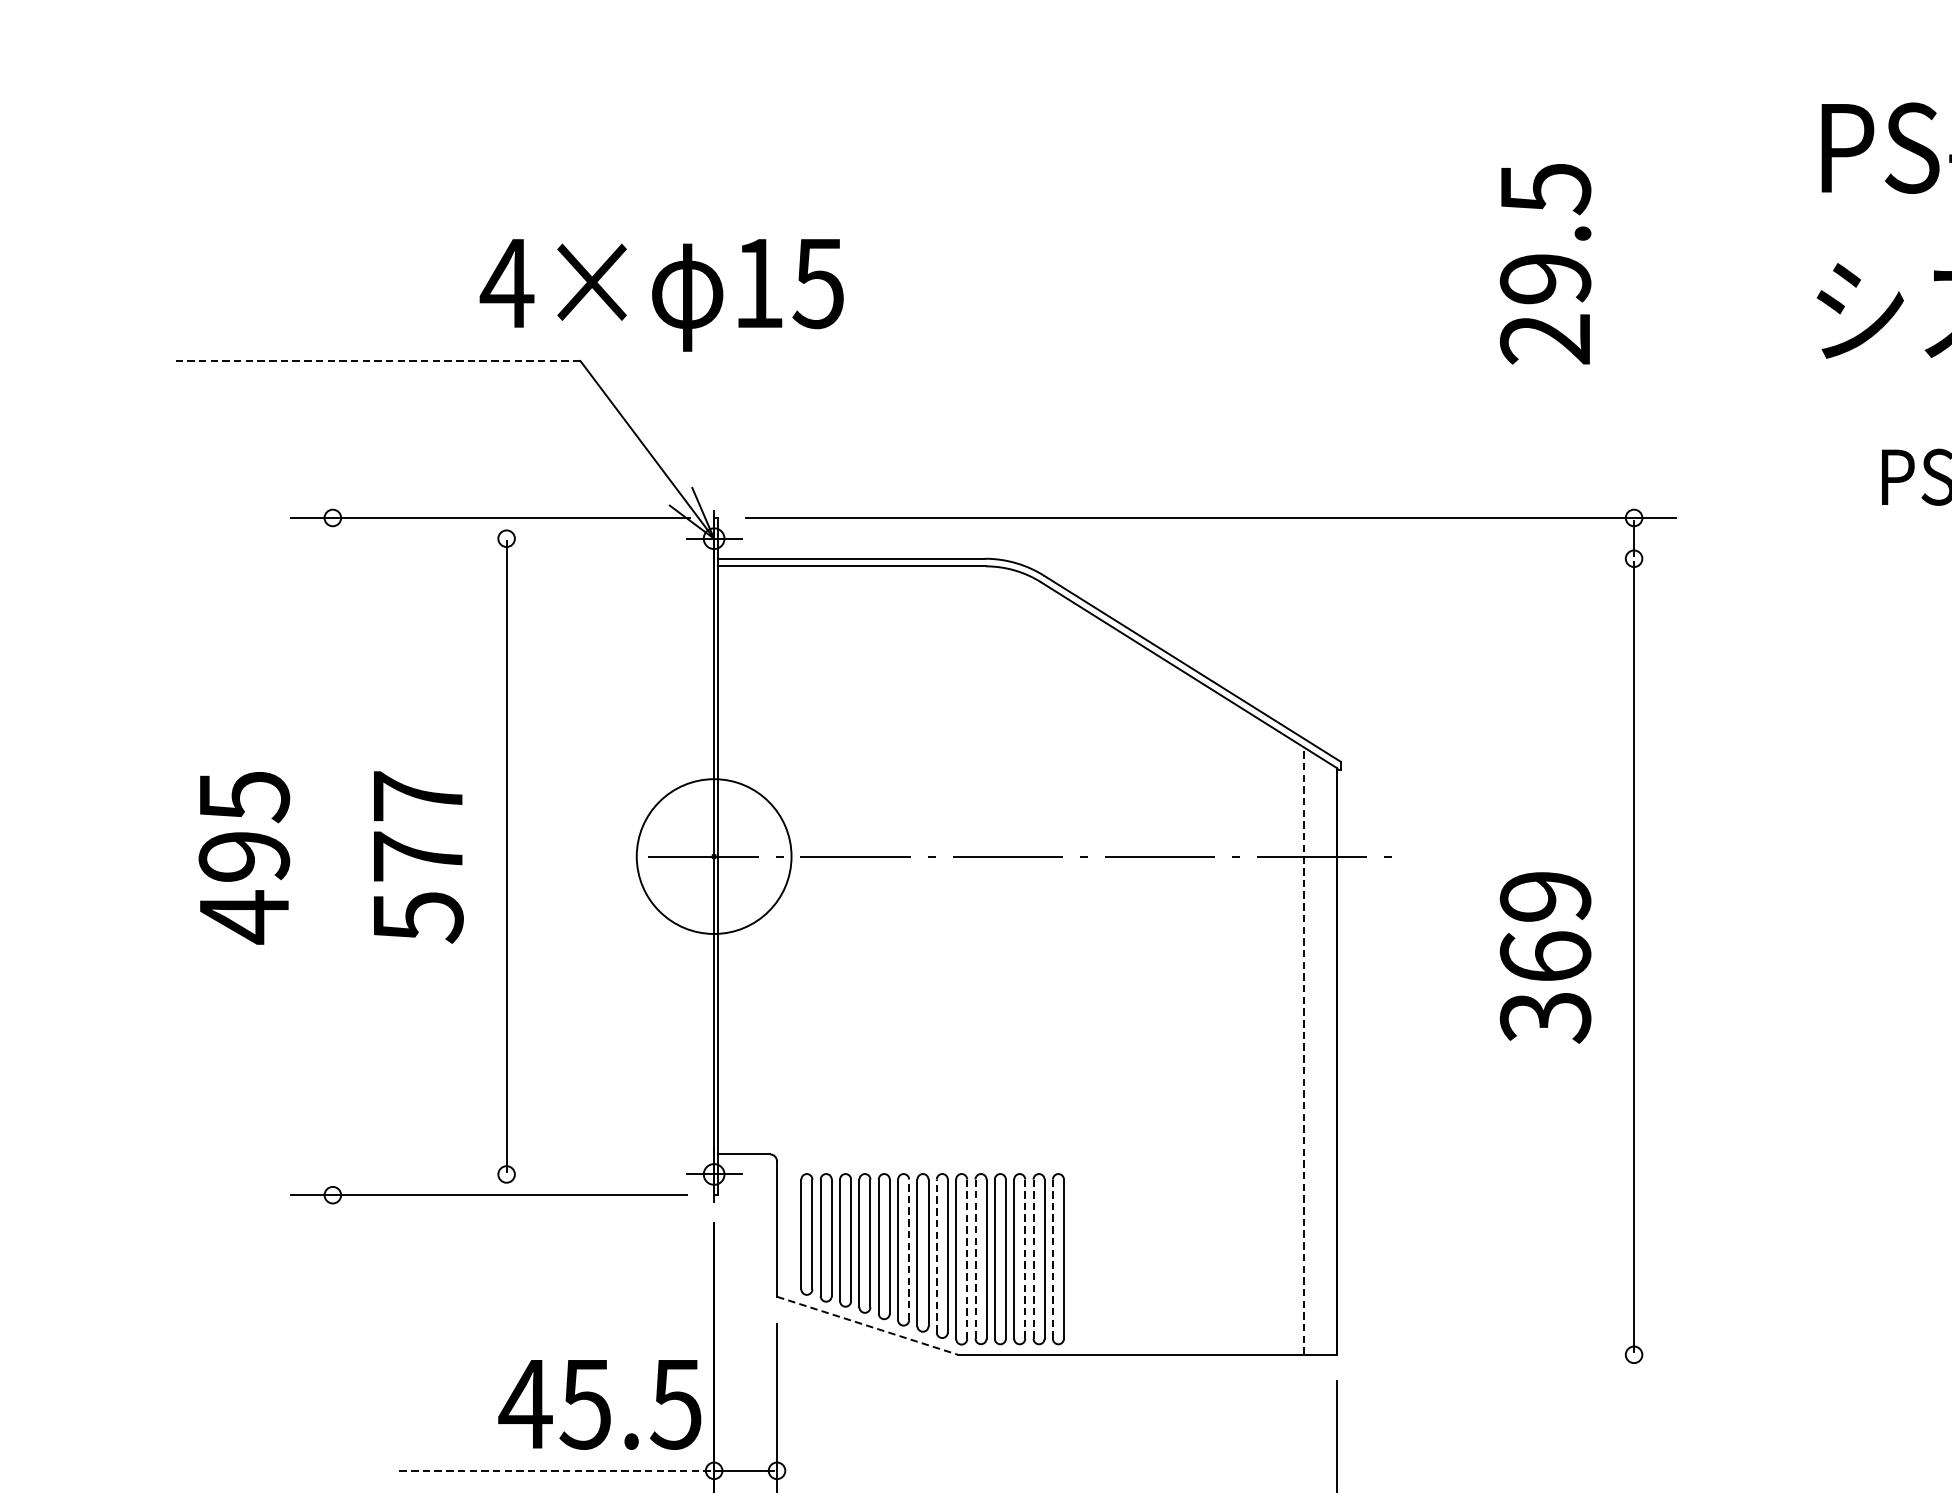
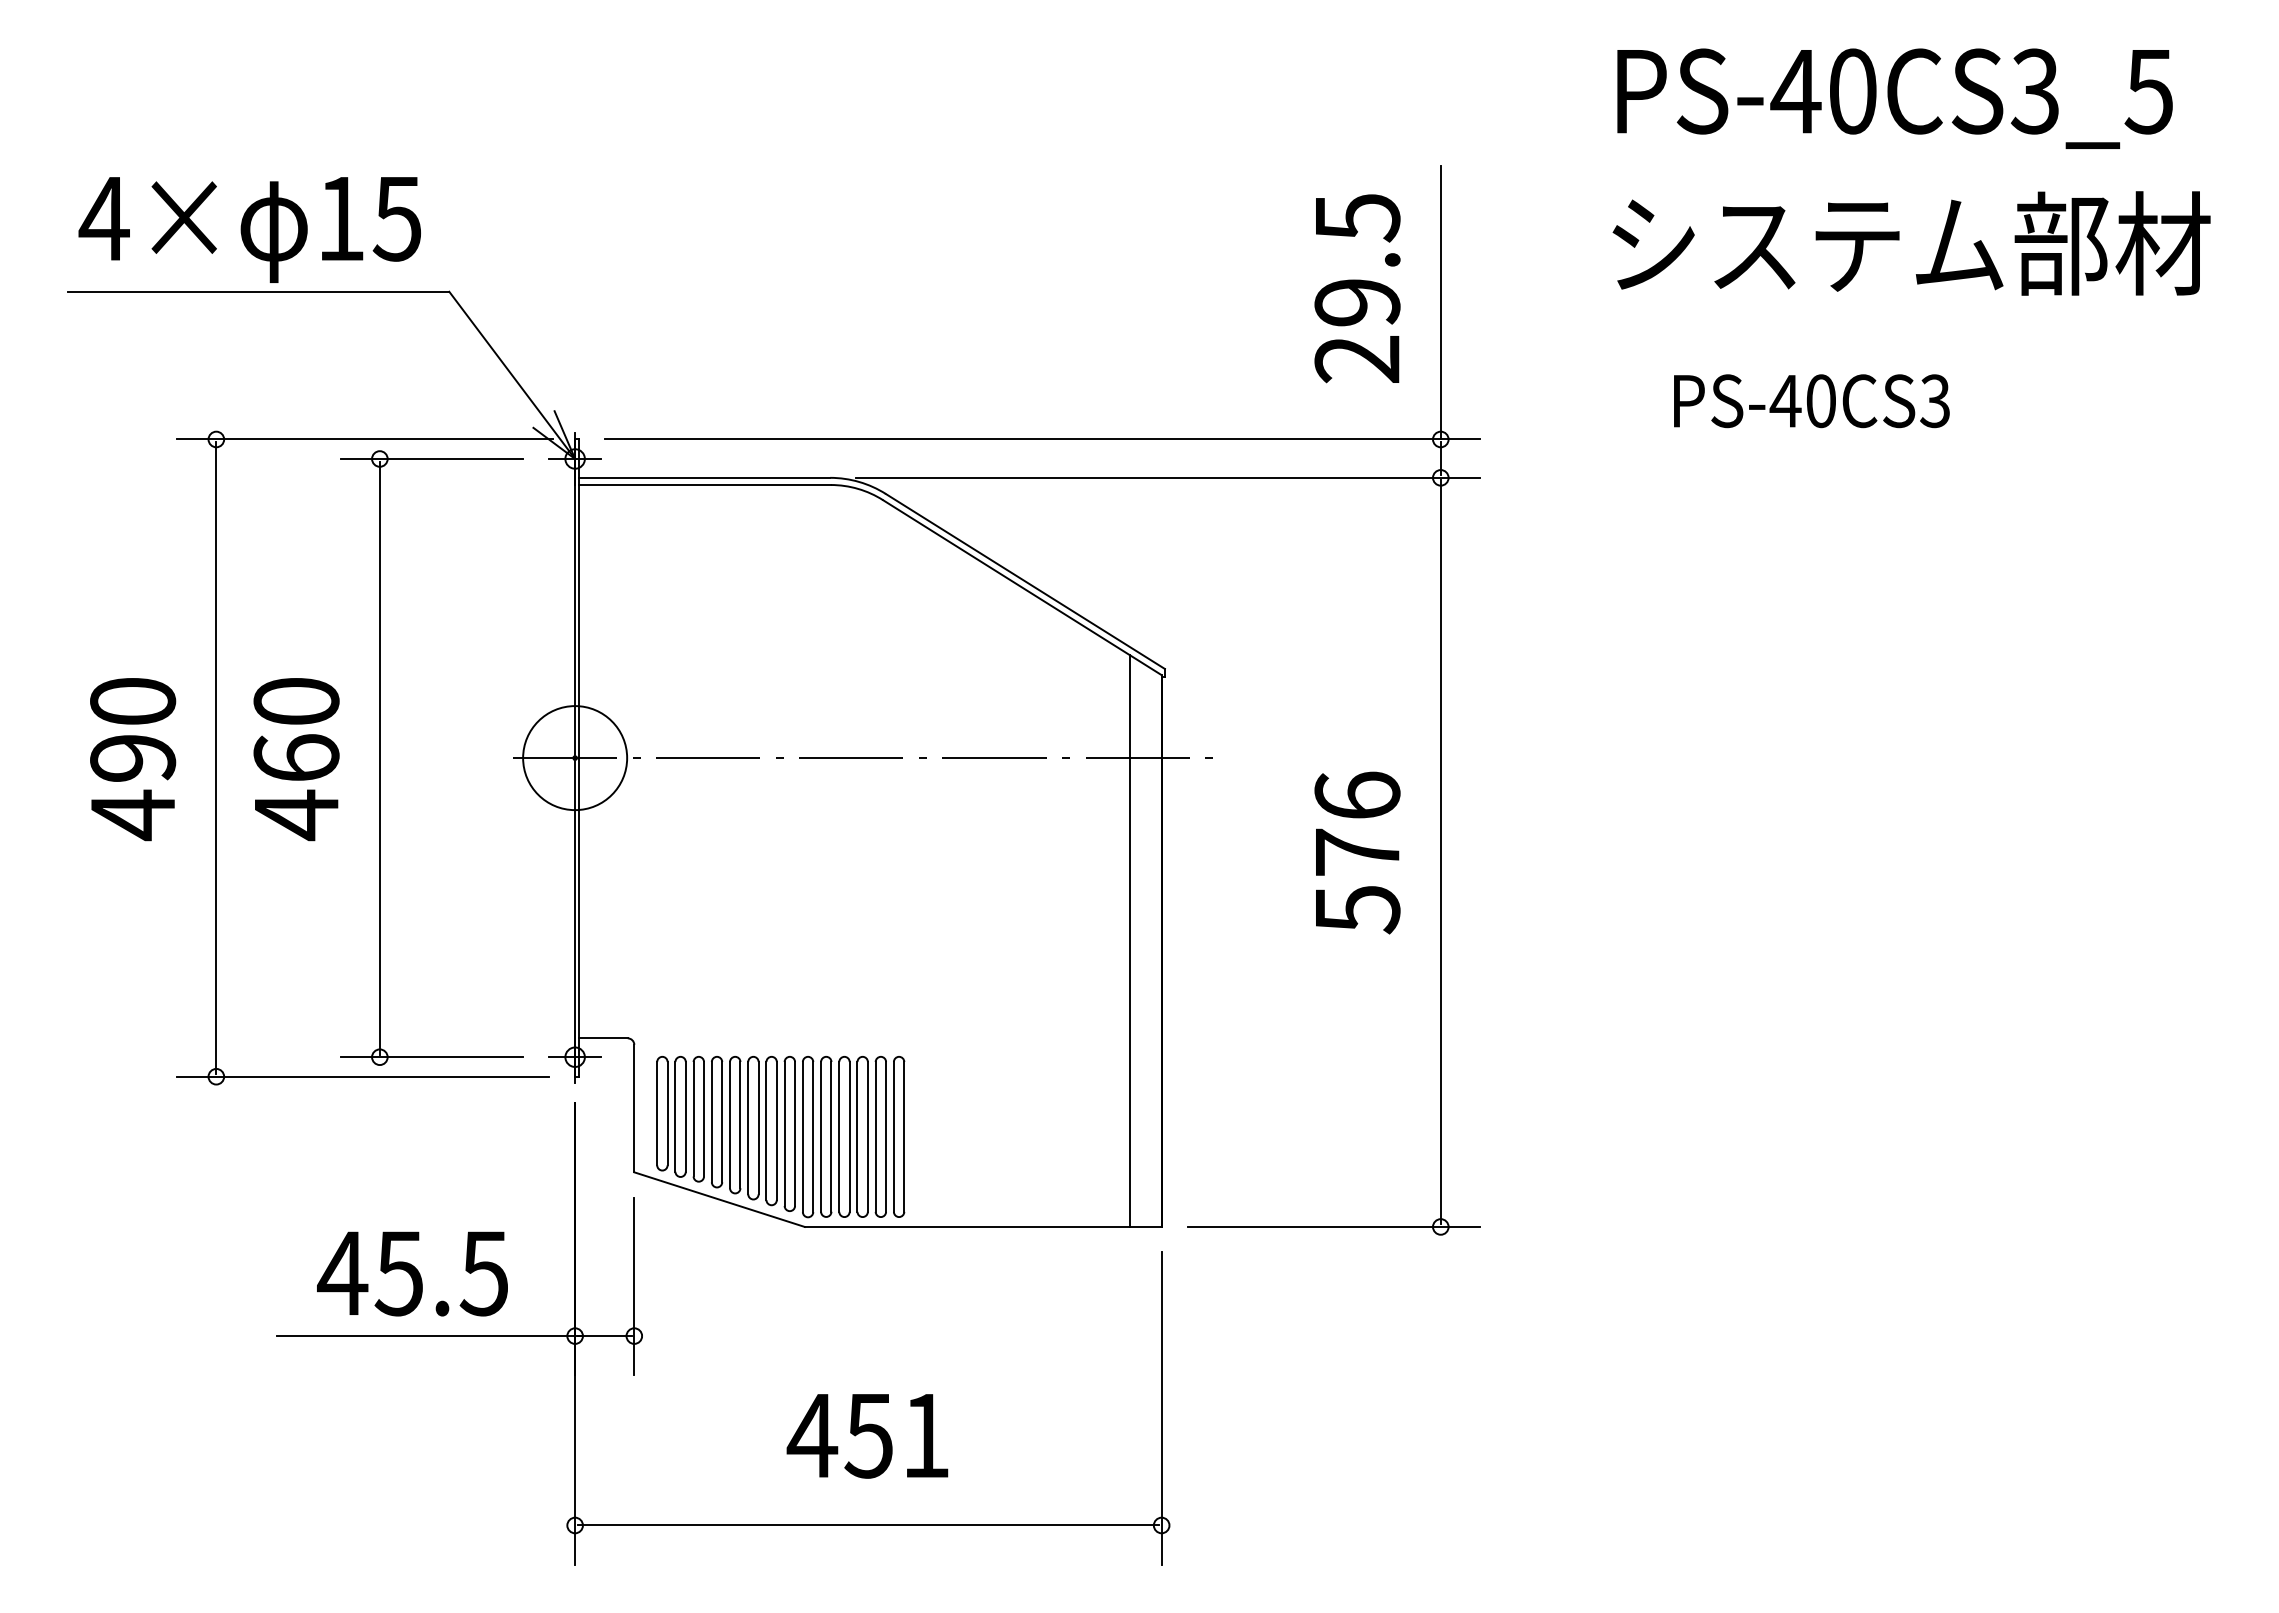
text: (1545, 264) -> (1357, 288), moved
text: (661, 294) -> (249, 229), moved
line: (377, 360) -> (258, 291), dashed -> solid
line: (1633, 372) -> (1440, 302), added
line: (561, 538) -> (431, 458), added
line: (1343, 558) -> (1167, 477), added
text: (244, 797) -> (133, 702), 495 -> 490
line: (333, 856) -> (216, 758), added
circle: (714, 856) -> (575, 758), size x0.71
text: (418, 858) -> (296, 759), 577 -> 460
text: (1545, 956) -> (1357, 852), 369 -> 576
line: (1303, 1050) -> (1129, 940), dashed -> solid
line: (561, 1174) -> (431, 1057), added
line: (909, 1249) -> (758, 1127), dashed -> solid
line: (936, 1256) -> (784, 1134), dashed -> solid
line: (967, 1258) -> (813, 1136), dashed -> solid
line: (975, 1258) -> (821, 1136), dashed -> solid
line: (1024, 1258) -> (867, 1136), dashed -> solid
line: (1033, 1258) -> (875, 1136), dashed -> solid
line: (1052, 1258) -> (893, 1136), dashed -> solid
line: (867, 1325) -> (719, 1199), dashed -> solid
line: (1520, 1354) -> (1333, 1226), added
text: (599, 1404) -> (412, 1273), moved
line: (560, 1471) -> (430, 1336), dashed -> solid

